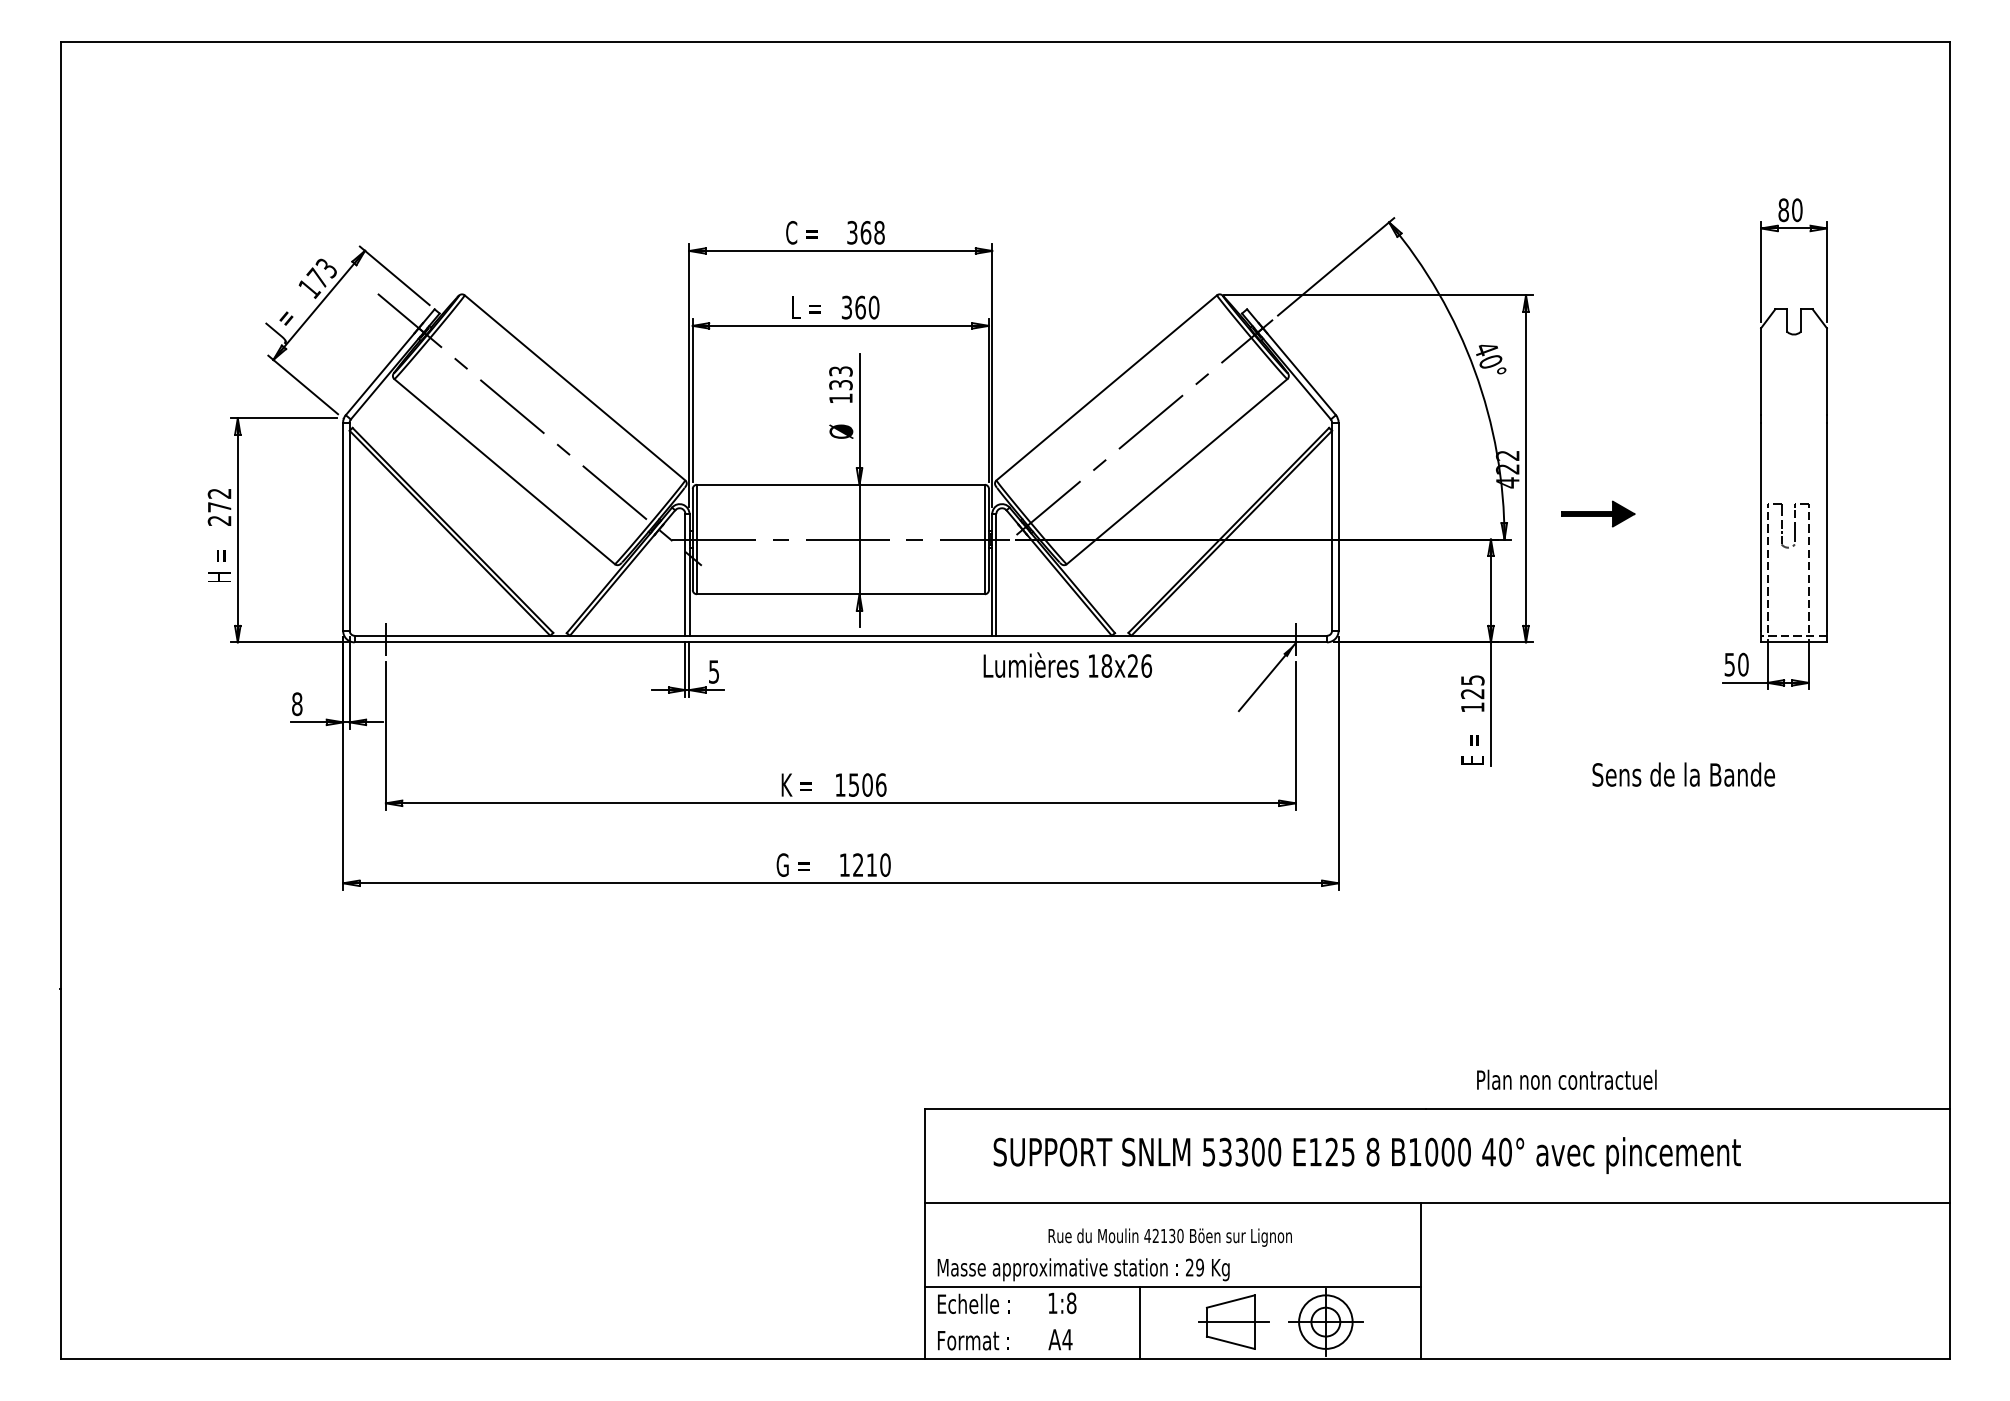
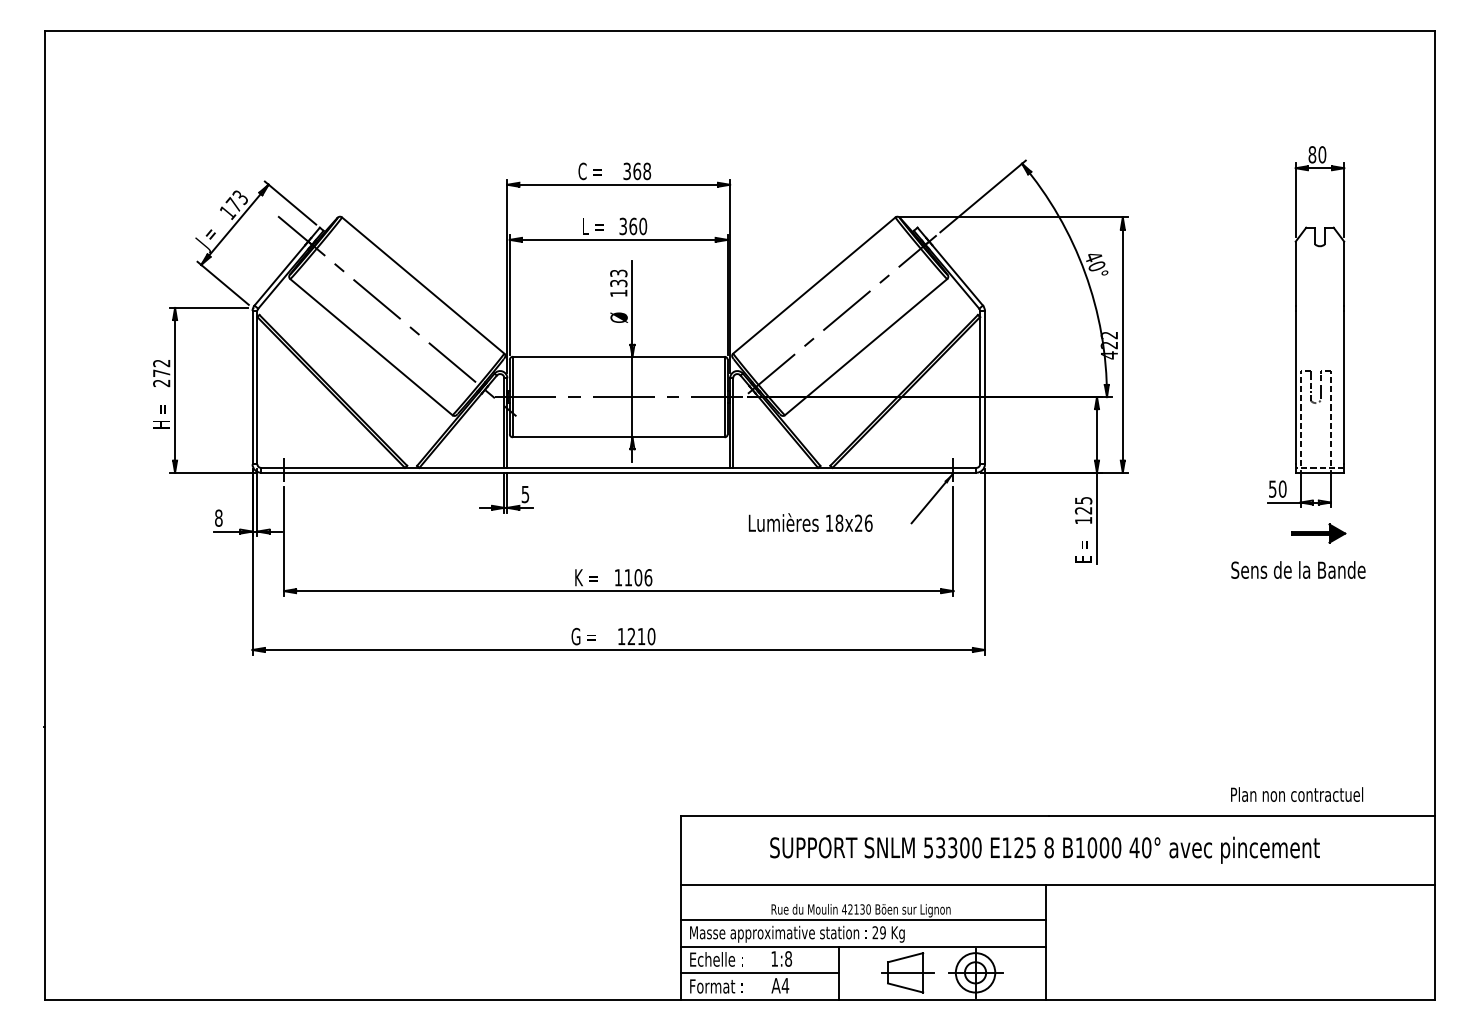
part: (1598, 513) -> (1318, 533), moved
text: (1067, 664) -> (810, 522), moved
text: (1683, 774) -> (1298, 569), moved
text: (853, 784) -> (628, 577), 1506 -> 1106
text: (1566, 1079) -> (1296, 794), moved
text: (1366, 1155) -> (1044, 850), moved
line: (1172, 1250) -> (862, 920), added
line: (1032, 1322) -> (759, 973), added

